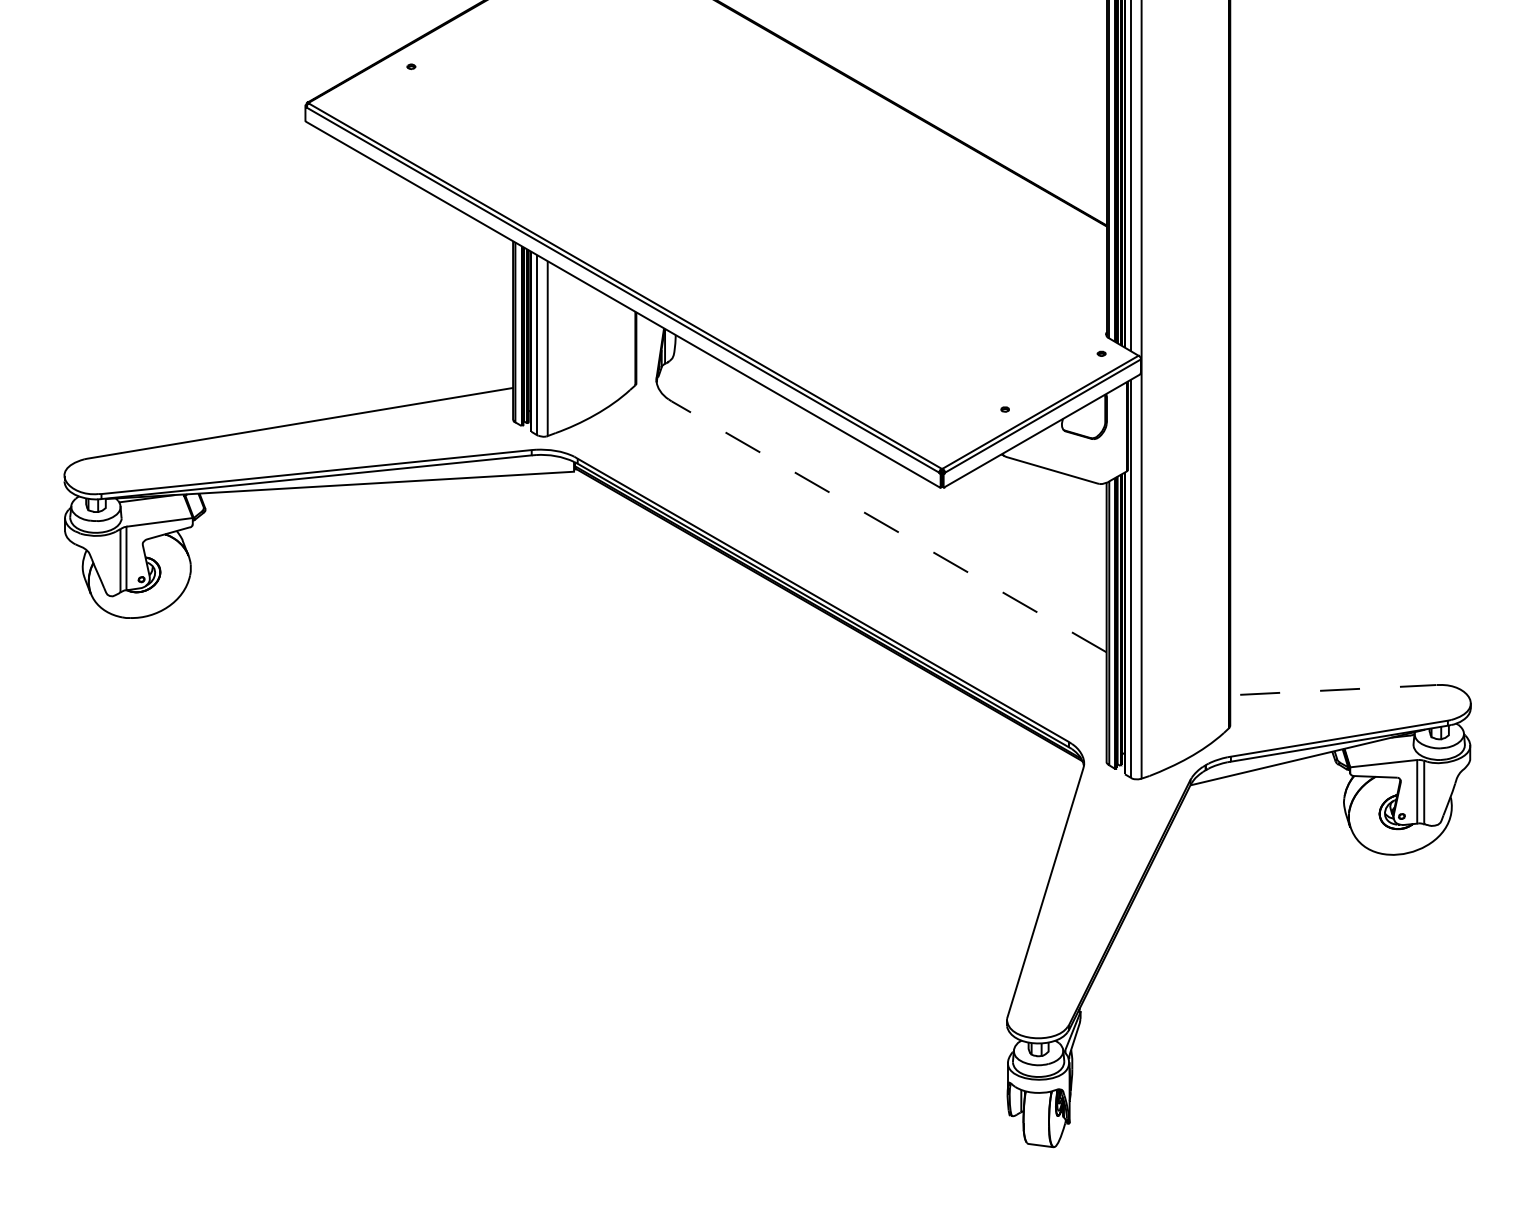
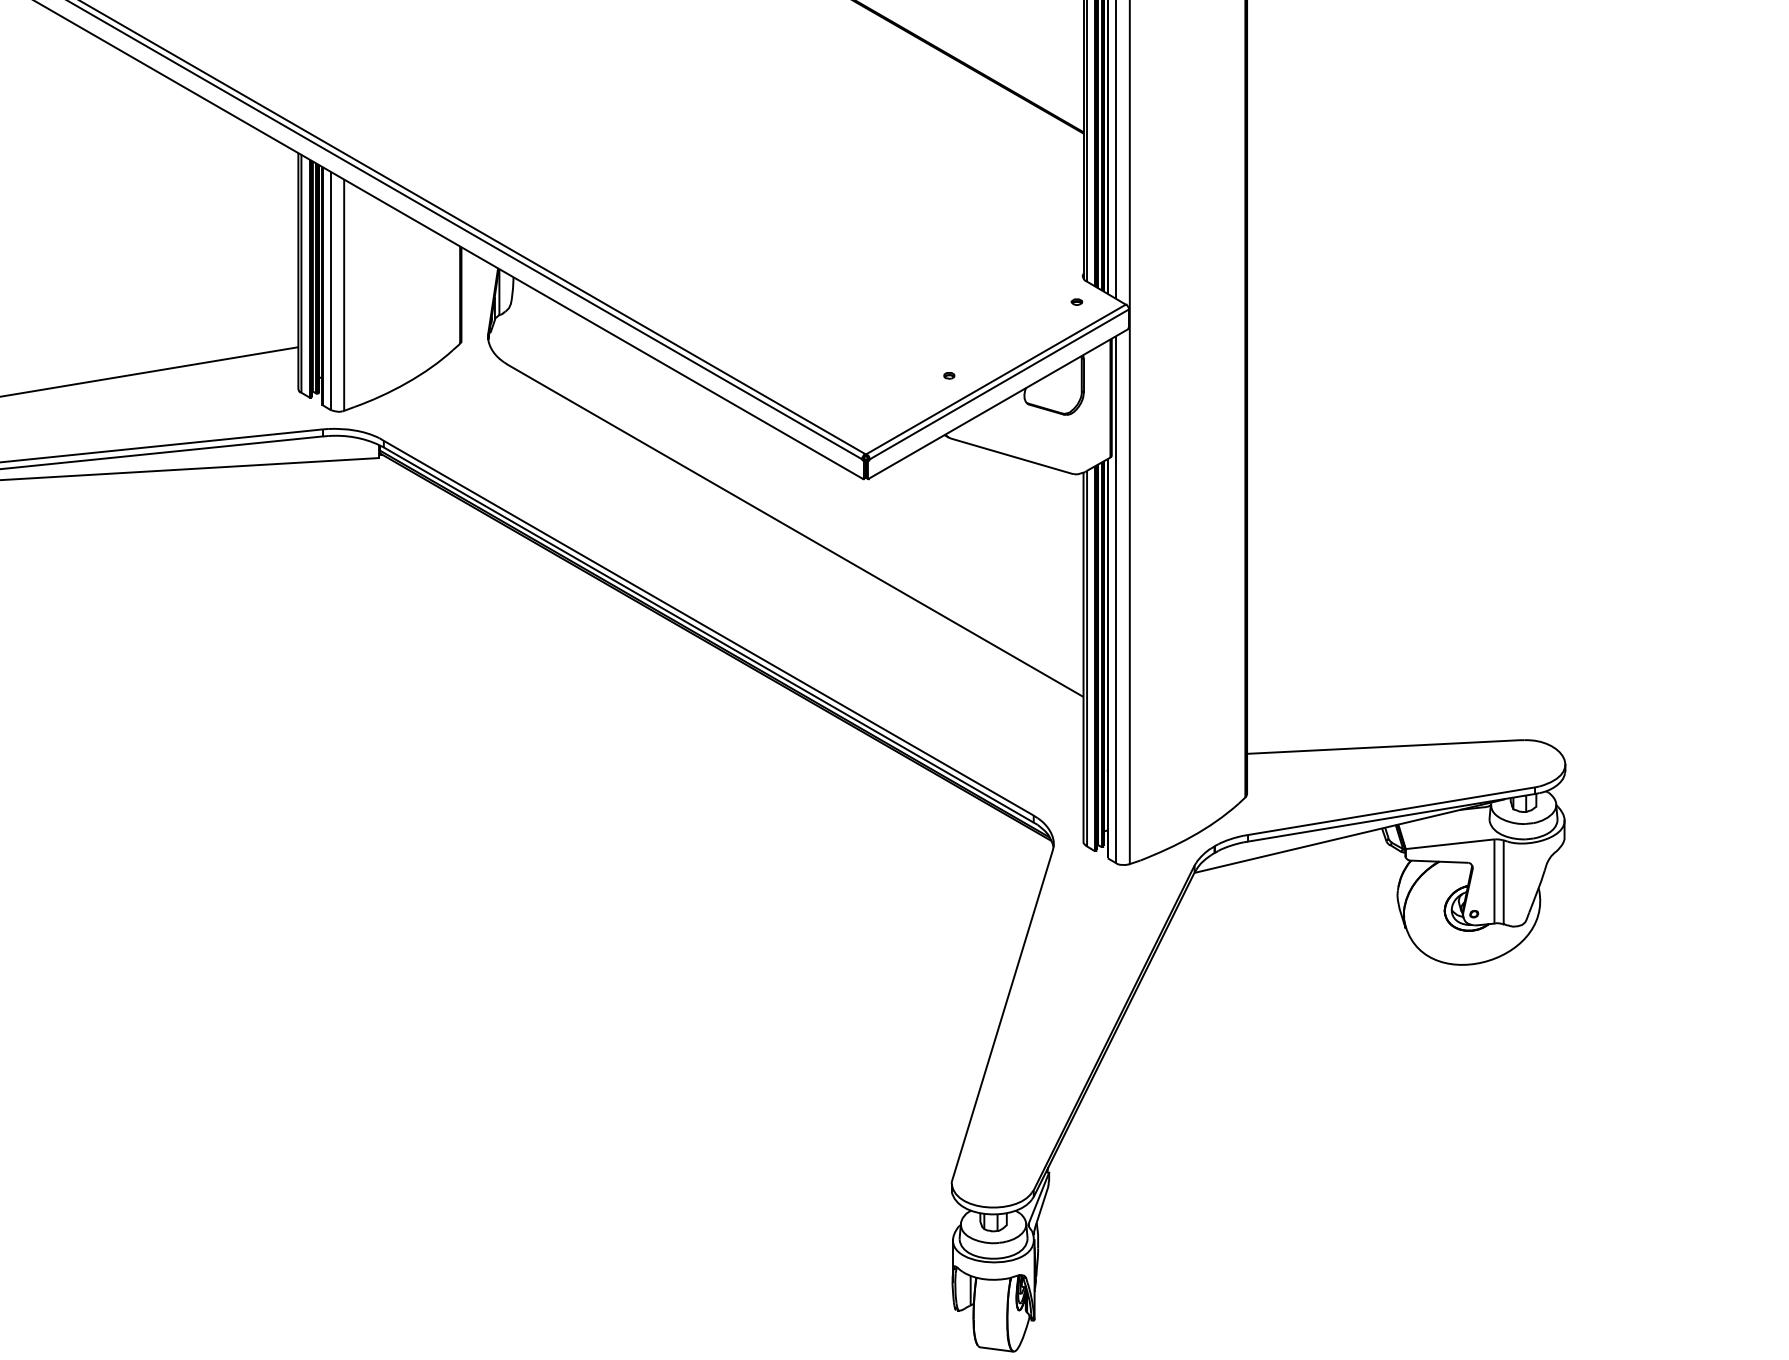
line: (886, 525) -> (792, 529), dashed -> solid
line: (1335, 690) -> (1386, 747), dashed -> solid

